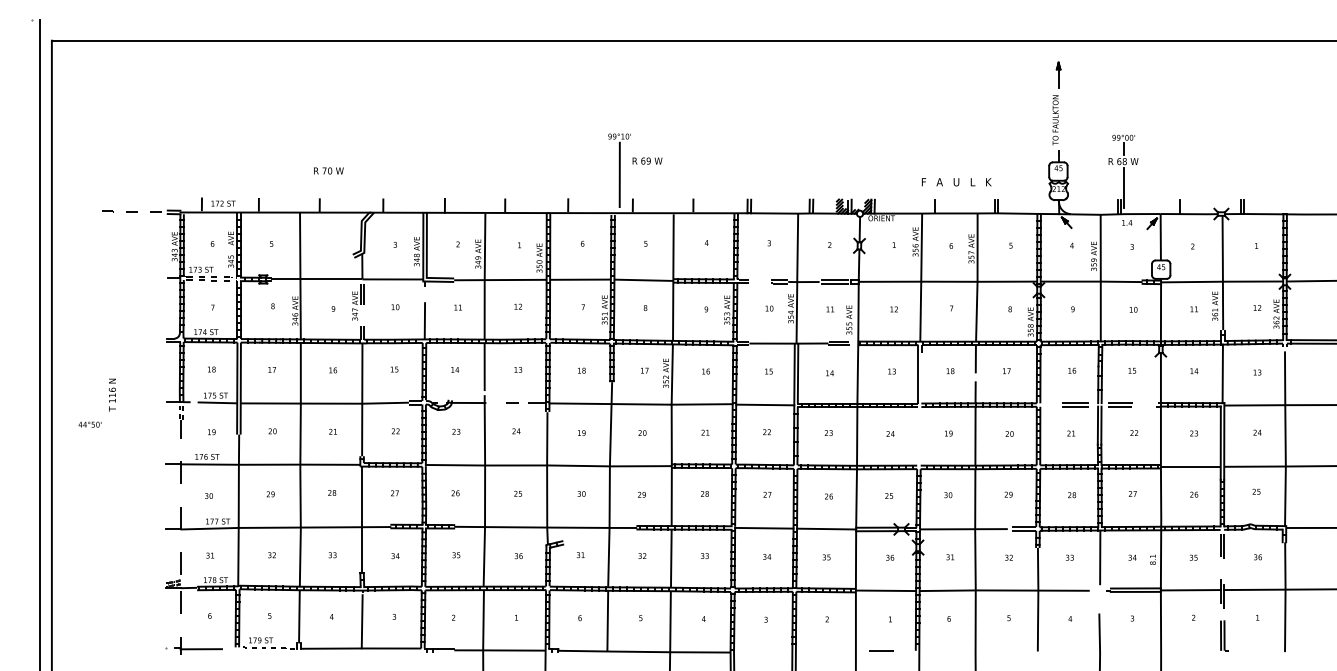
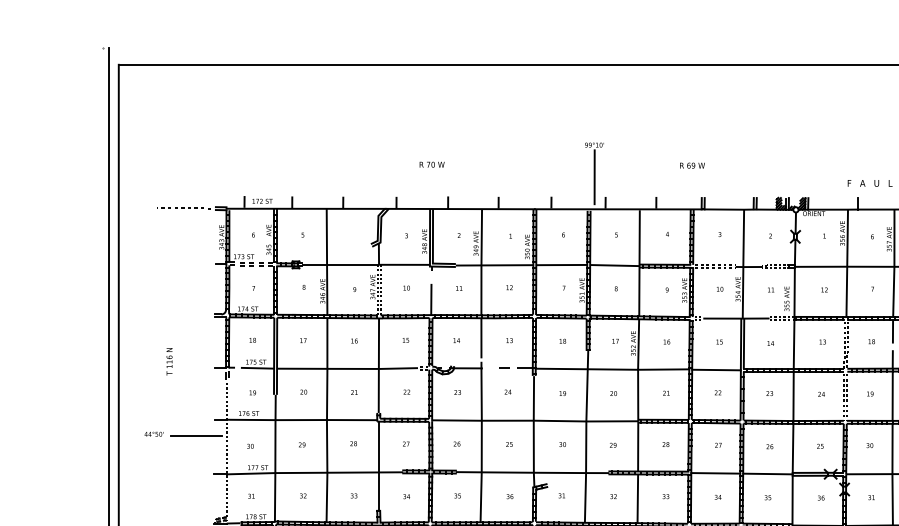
text: (647, 160) -> (692, 165), moved
text: (328, 170) -> (431, 164), moved
text: (89, 424) -> (153, 434), moved
line: (144, 484) -> (196, 436), added

